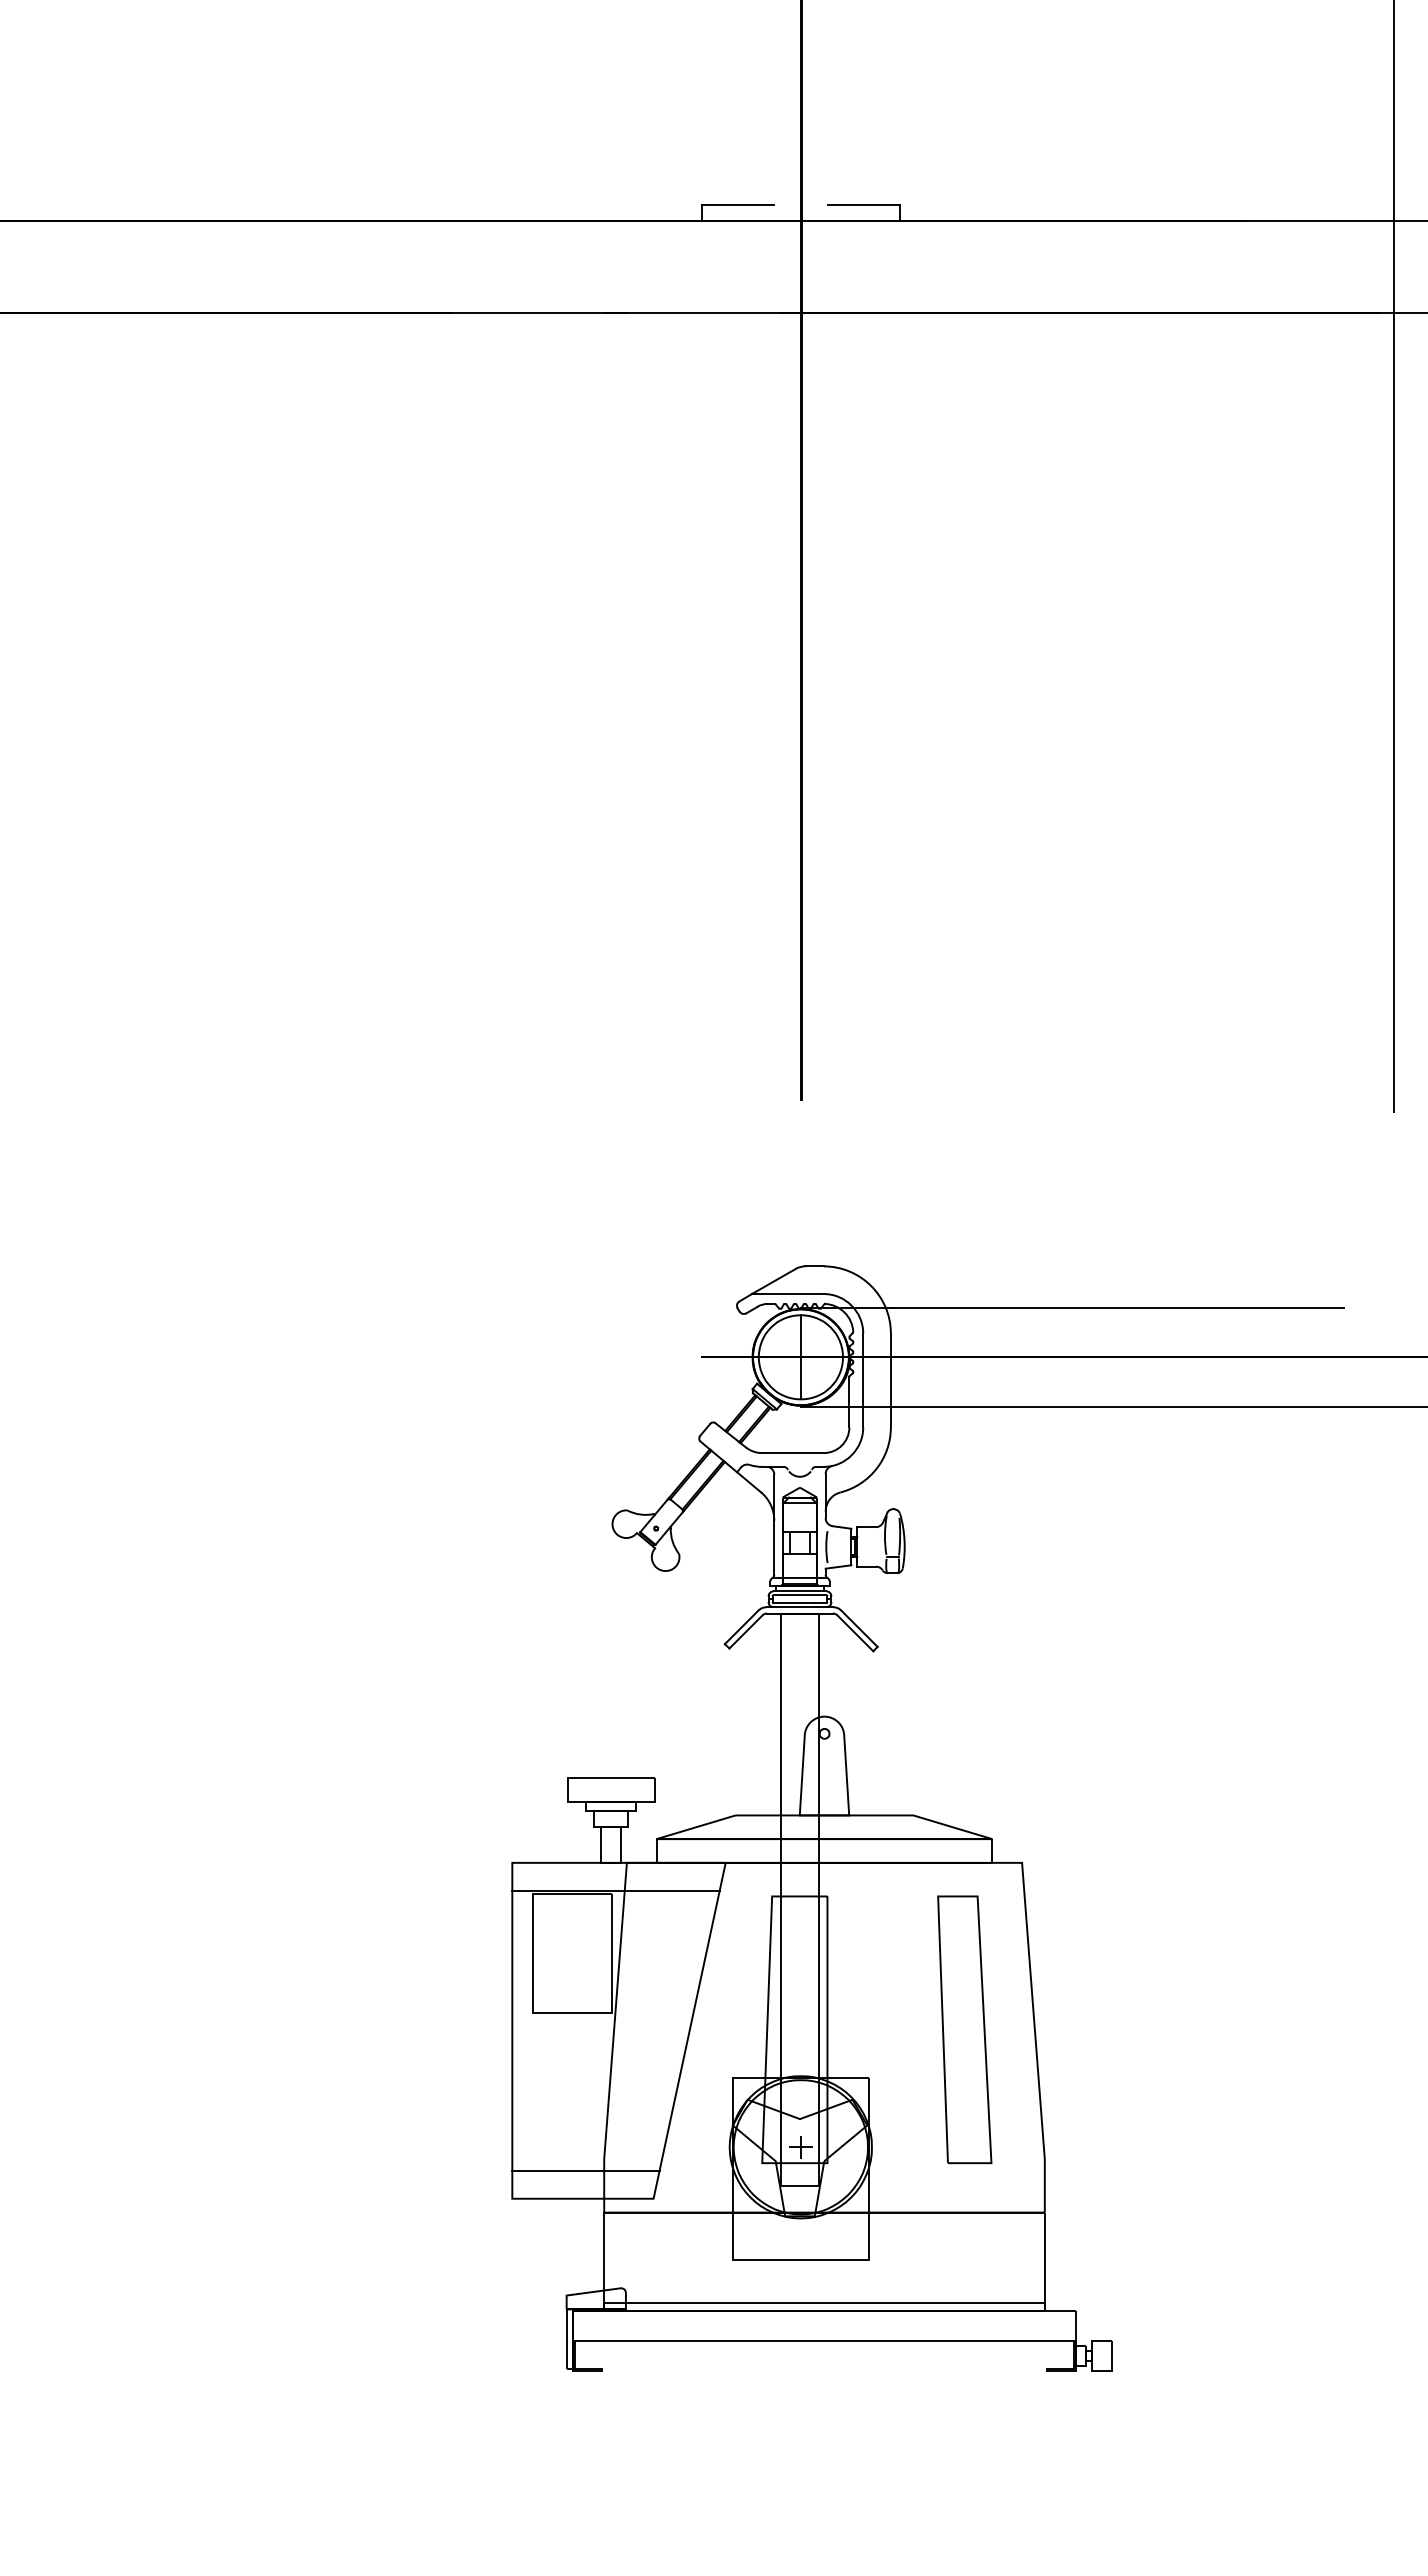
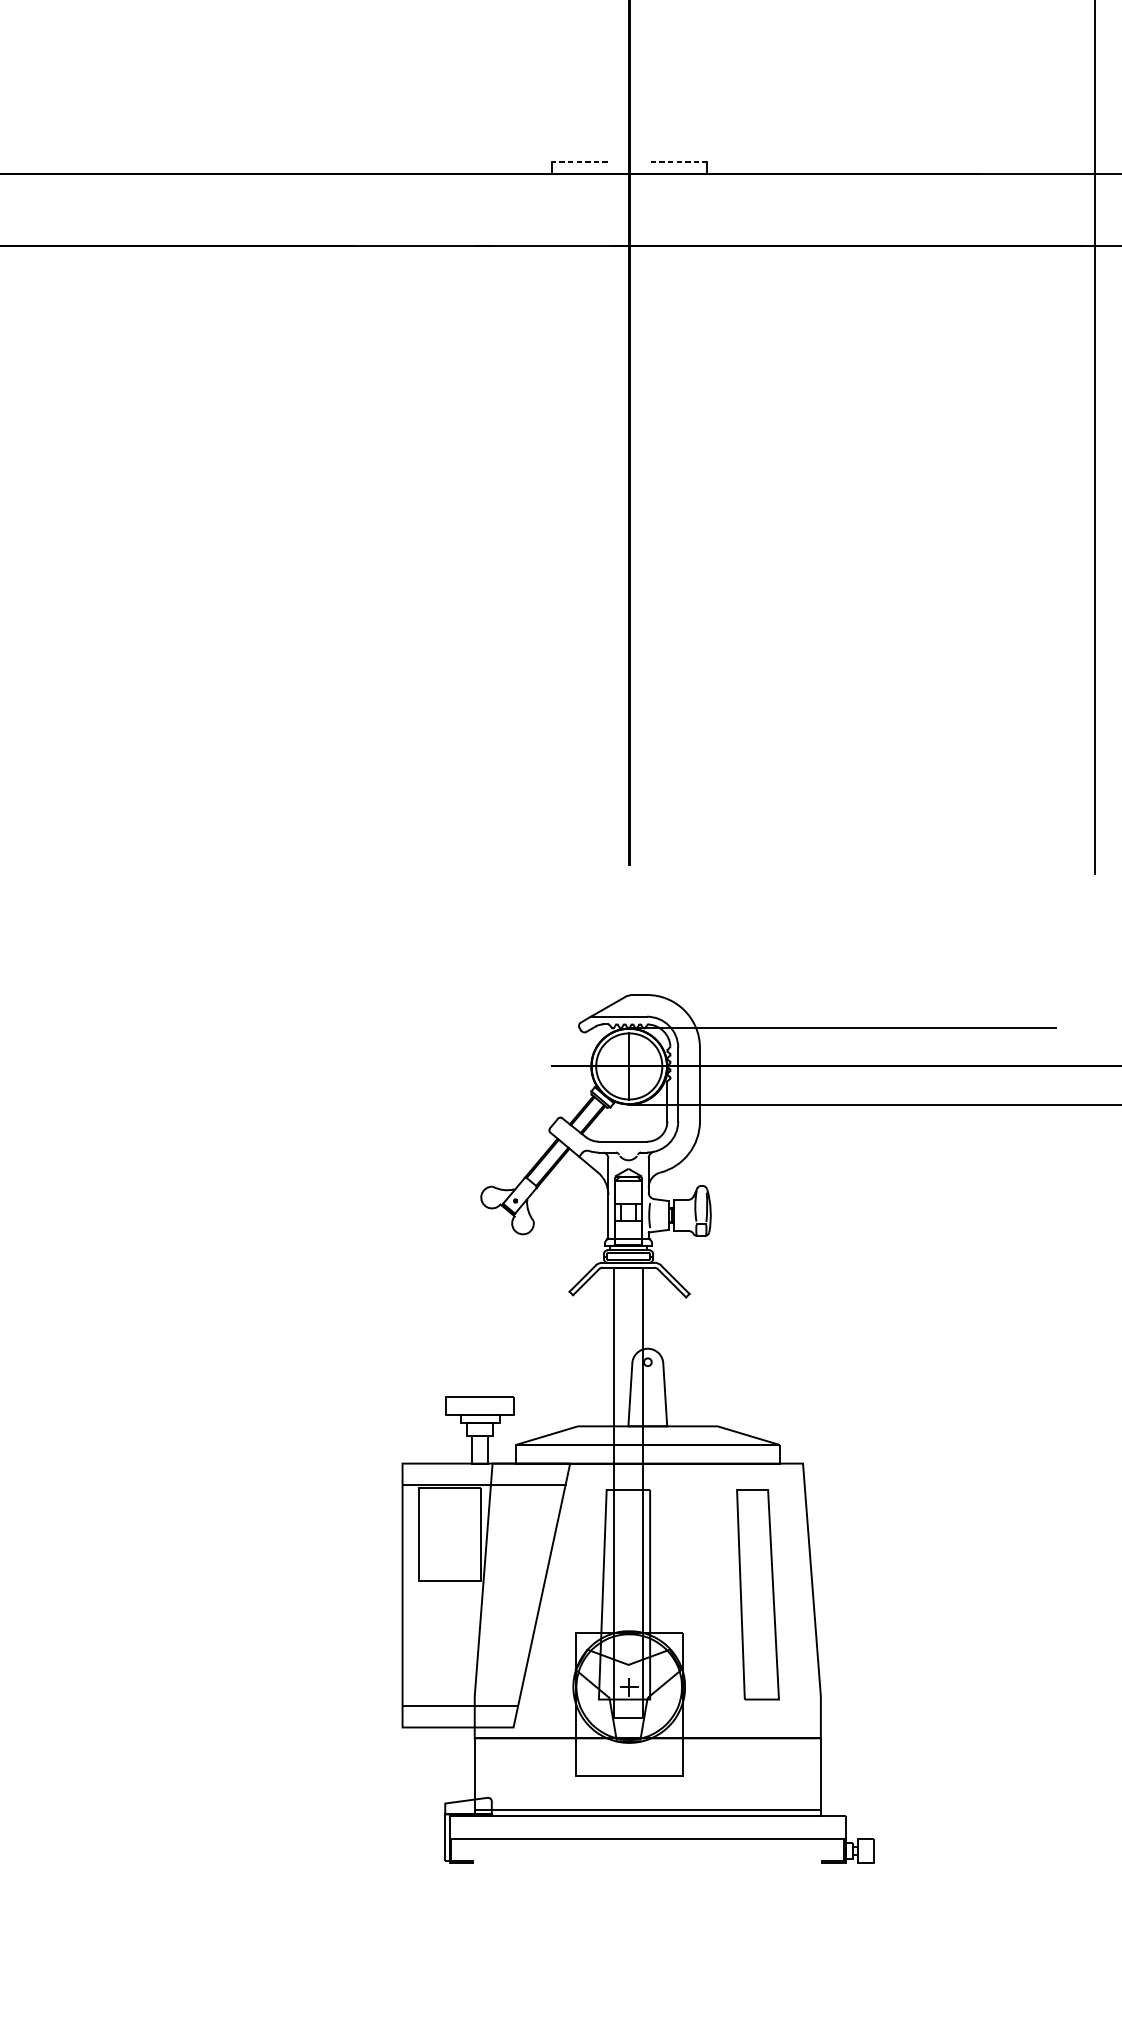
line: (737, 205) -> (579, 161), solid -> dashed
line: (863, 205) -> (678, 161), solid -> dashed

